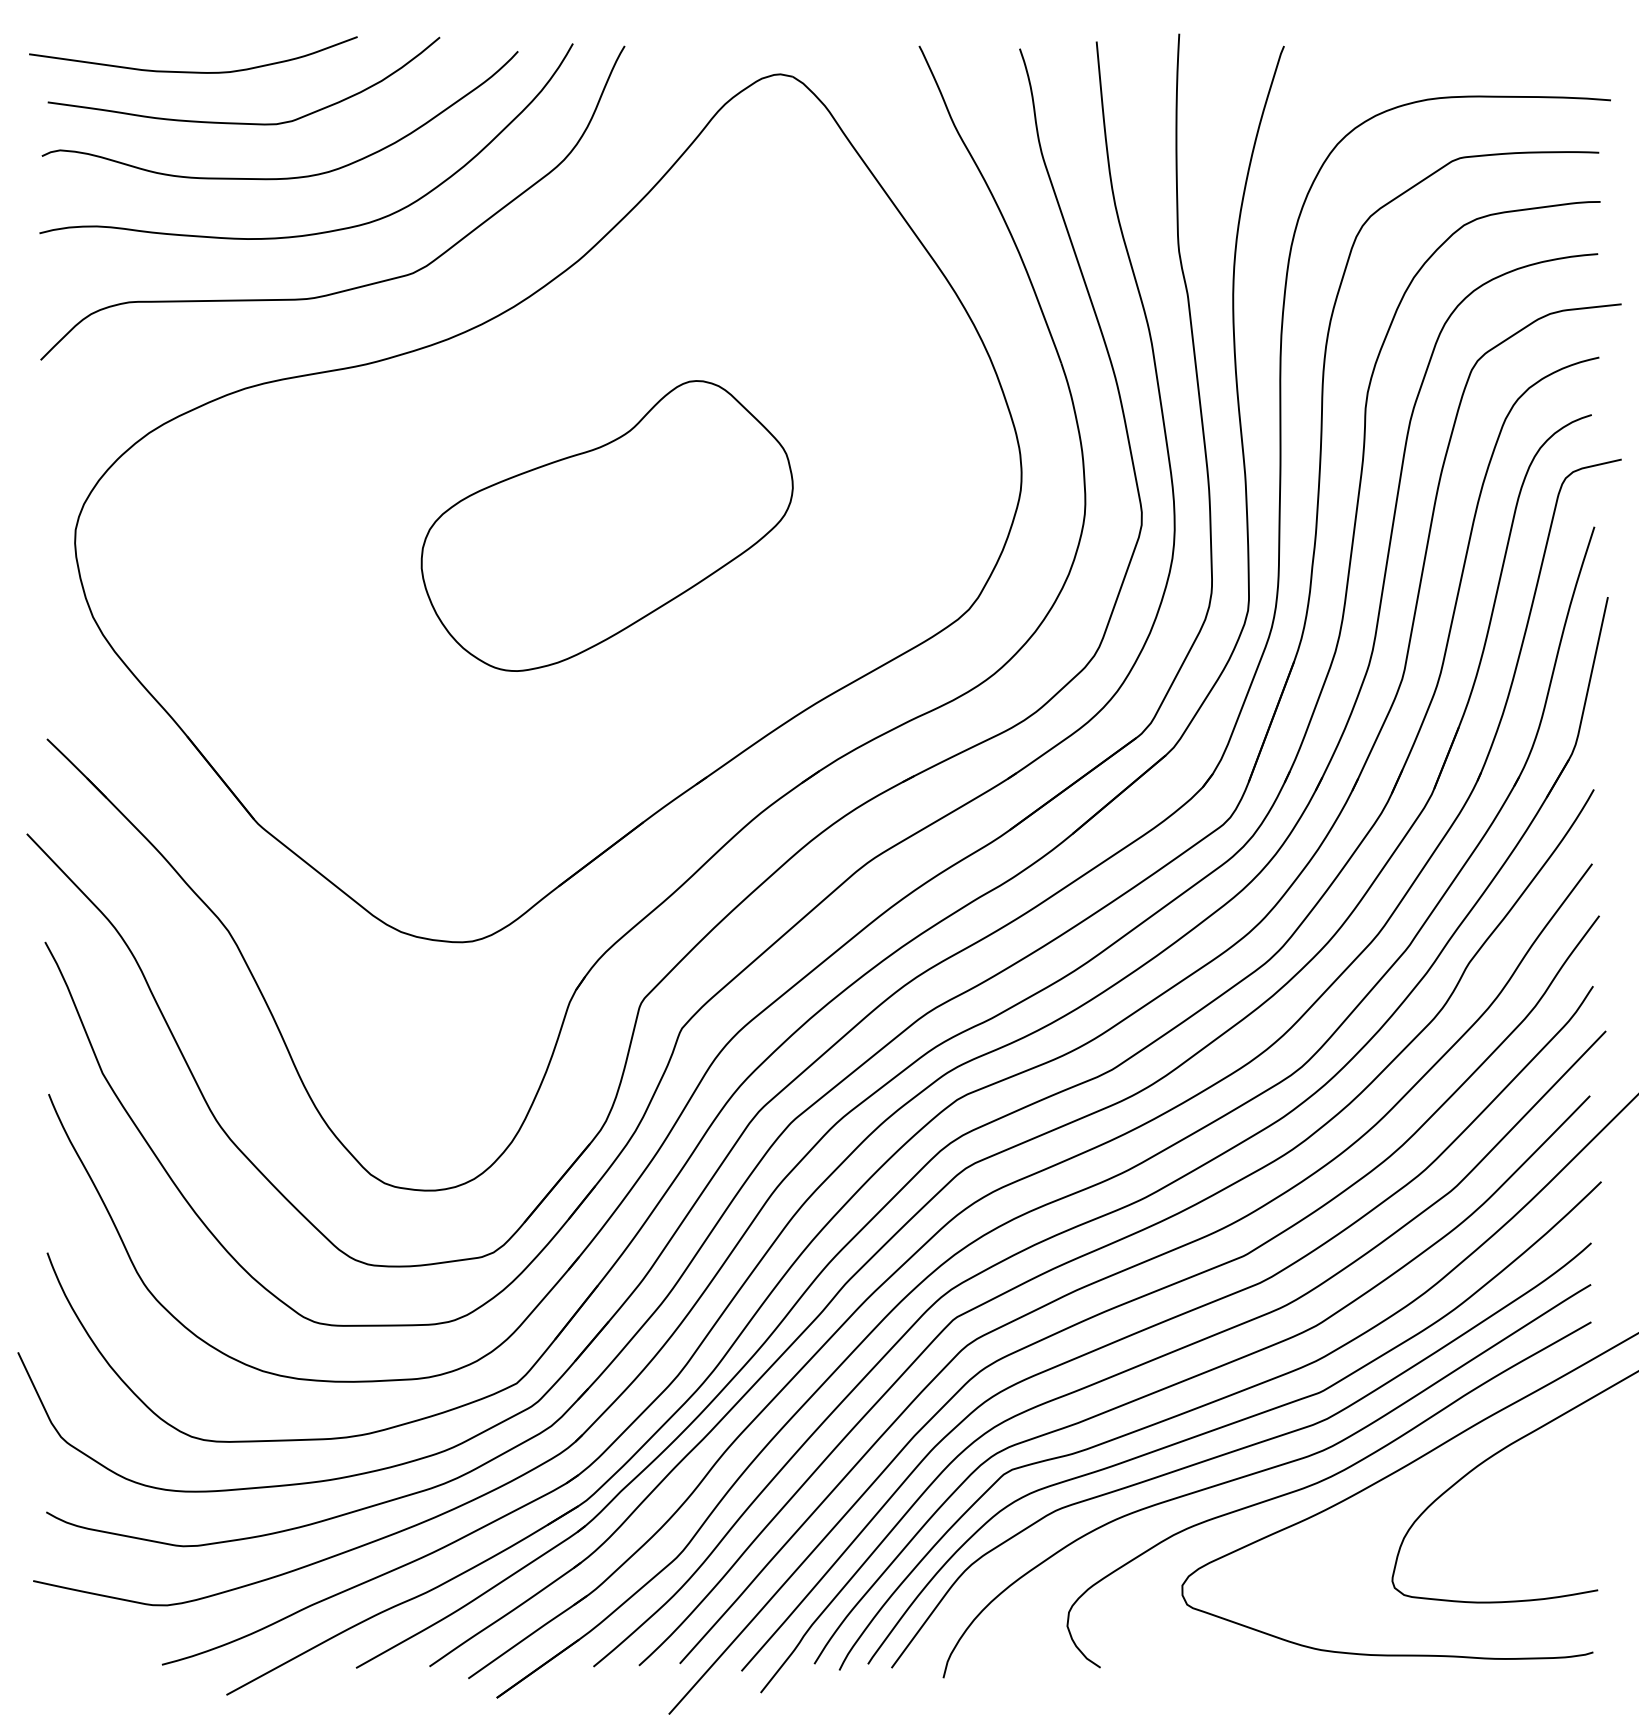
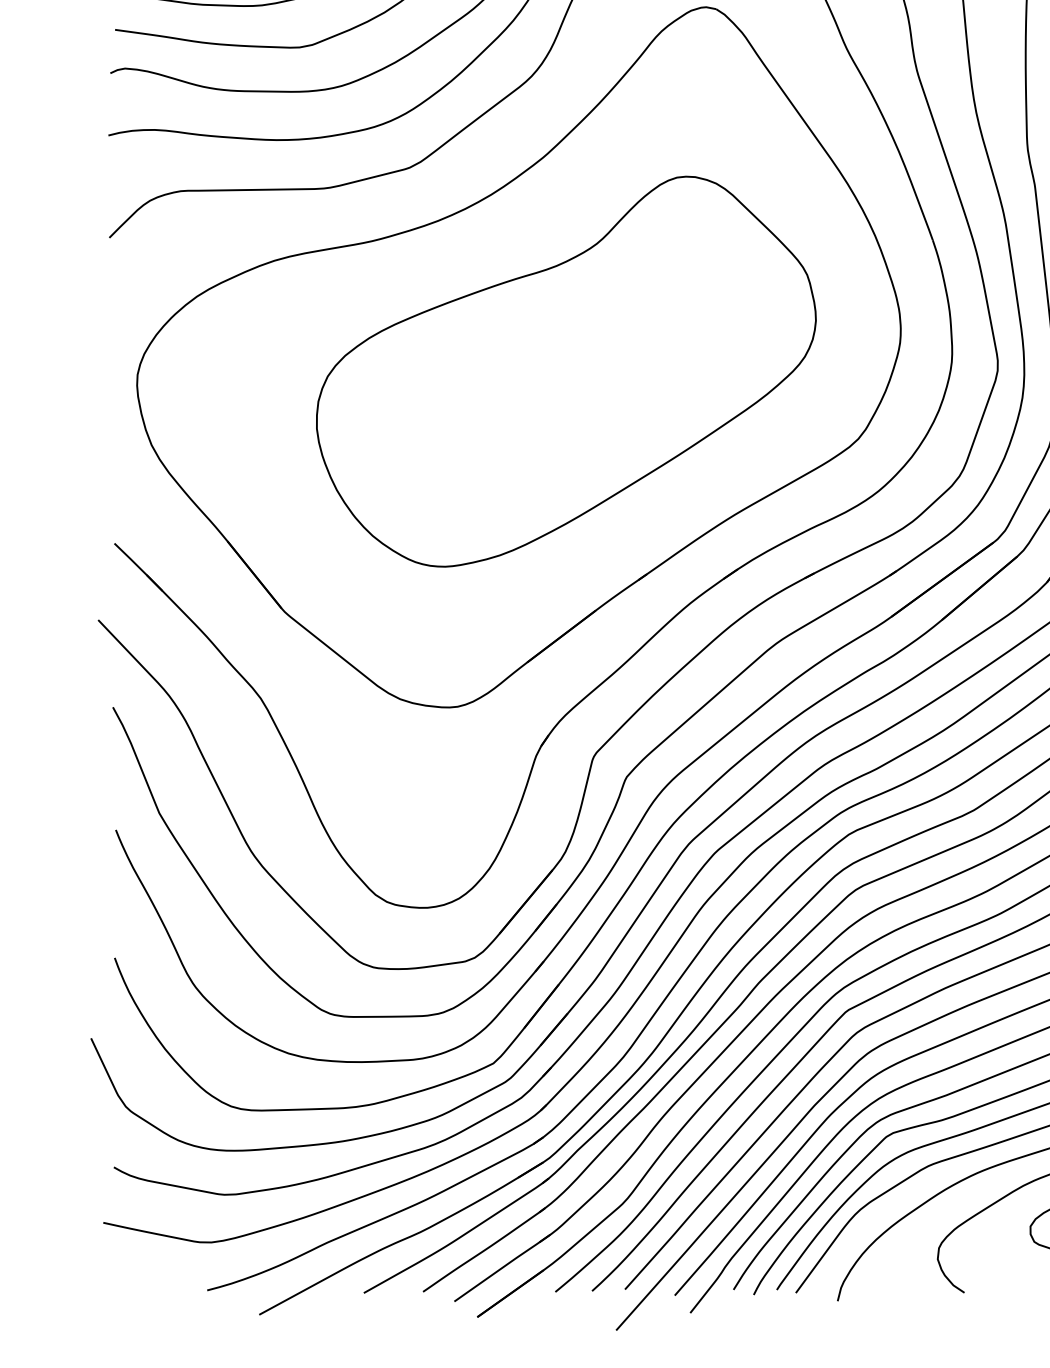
part: (607, 525) -> (566, 371), size x1.67

